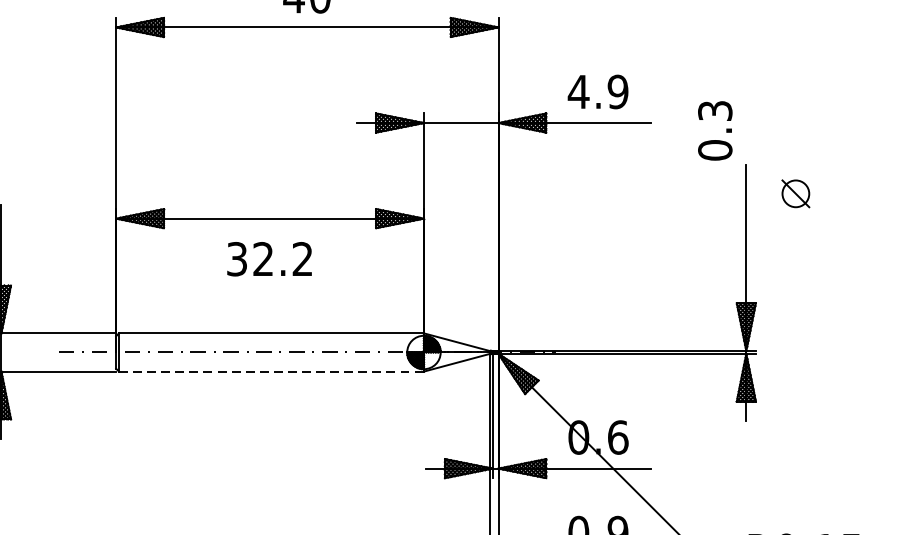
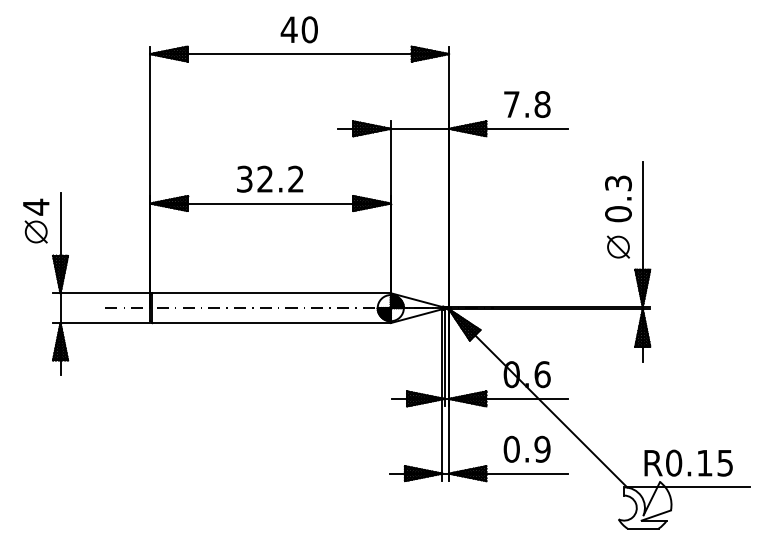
text: (597, 91) -> (526, 104), 4.9 -> 7.8
text: (715, 130) -> (618, 198), moved
part: (795, 193) -> (618, 246), moved
text: (270, 258) -> (270, 178), moved
line: (272, 372) -> (272, 323), dashed -> solid

